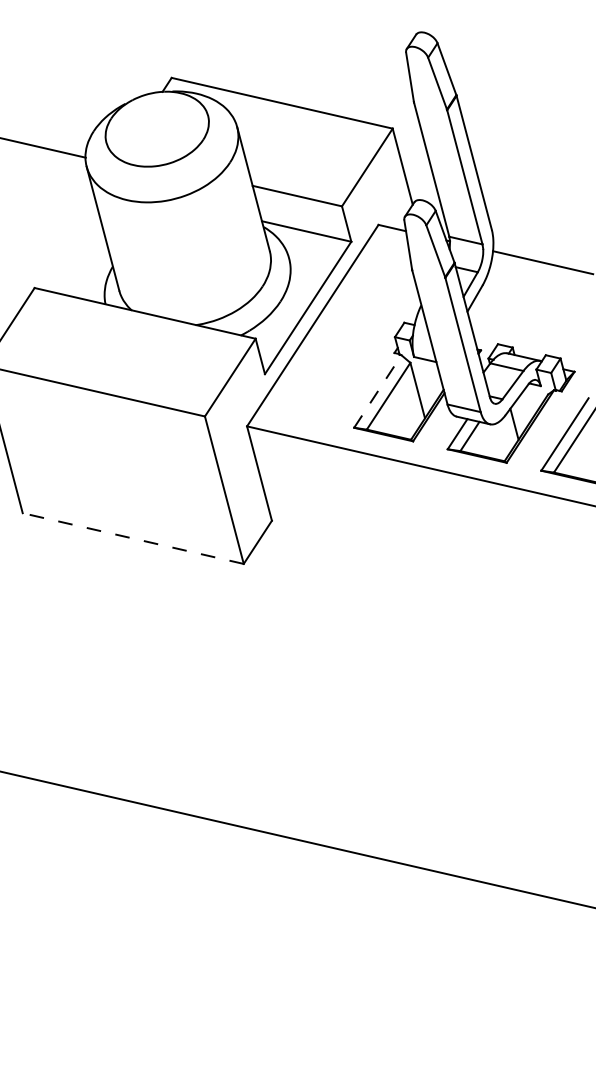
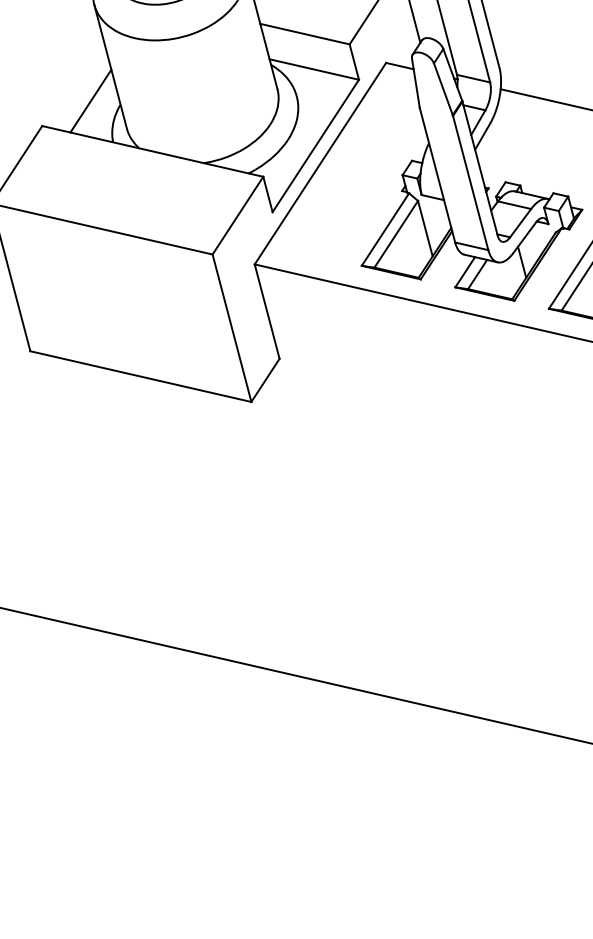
line: (82, 262) -> (90, 100), added
line: (378, 391) -> (386, 229), dashed -> solid
line: (132, 538) -> (140, 376), dashed -> solid

